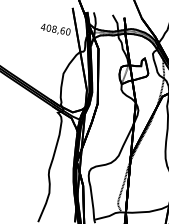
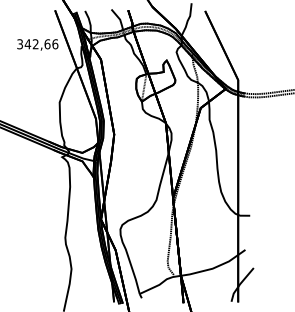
text: (55, 29) -> (37, 44), 408,60 -> 342,66

